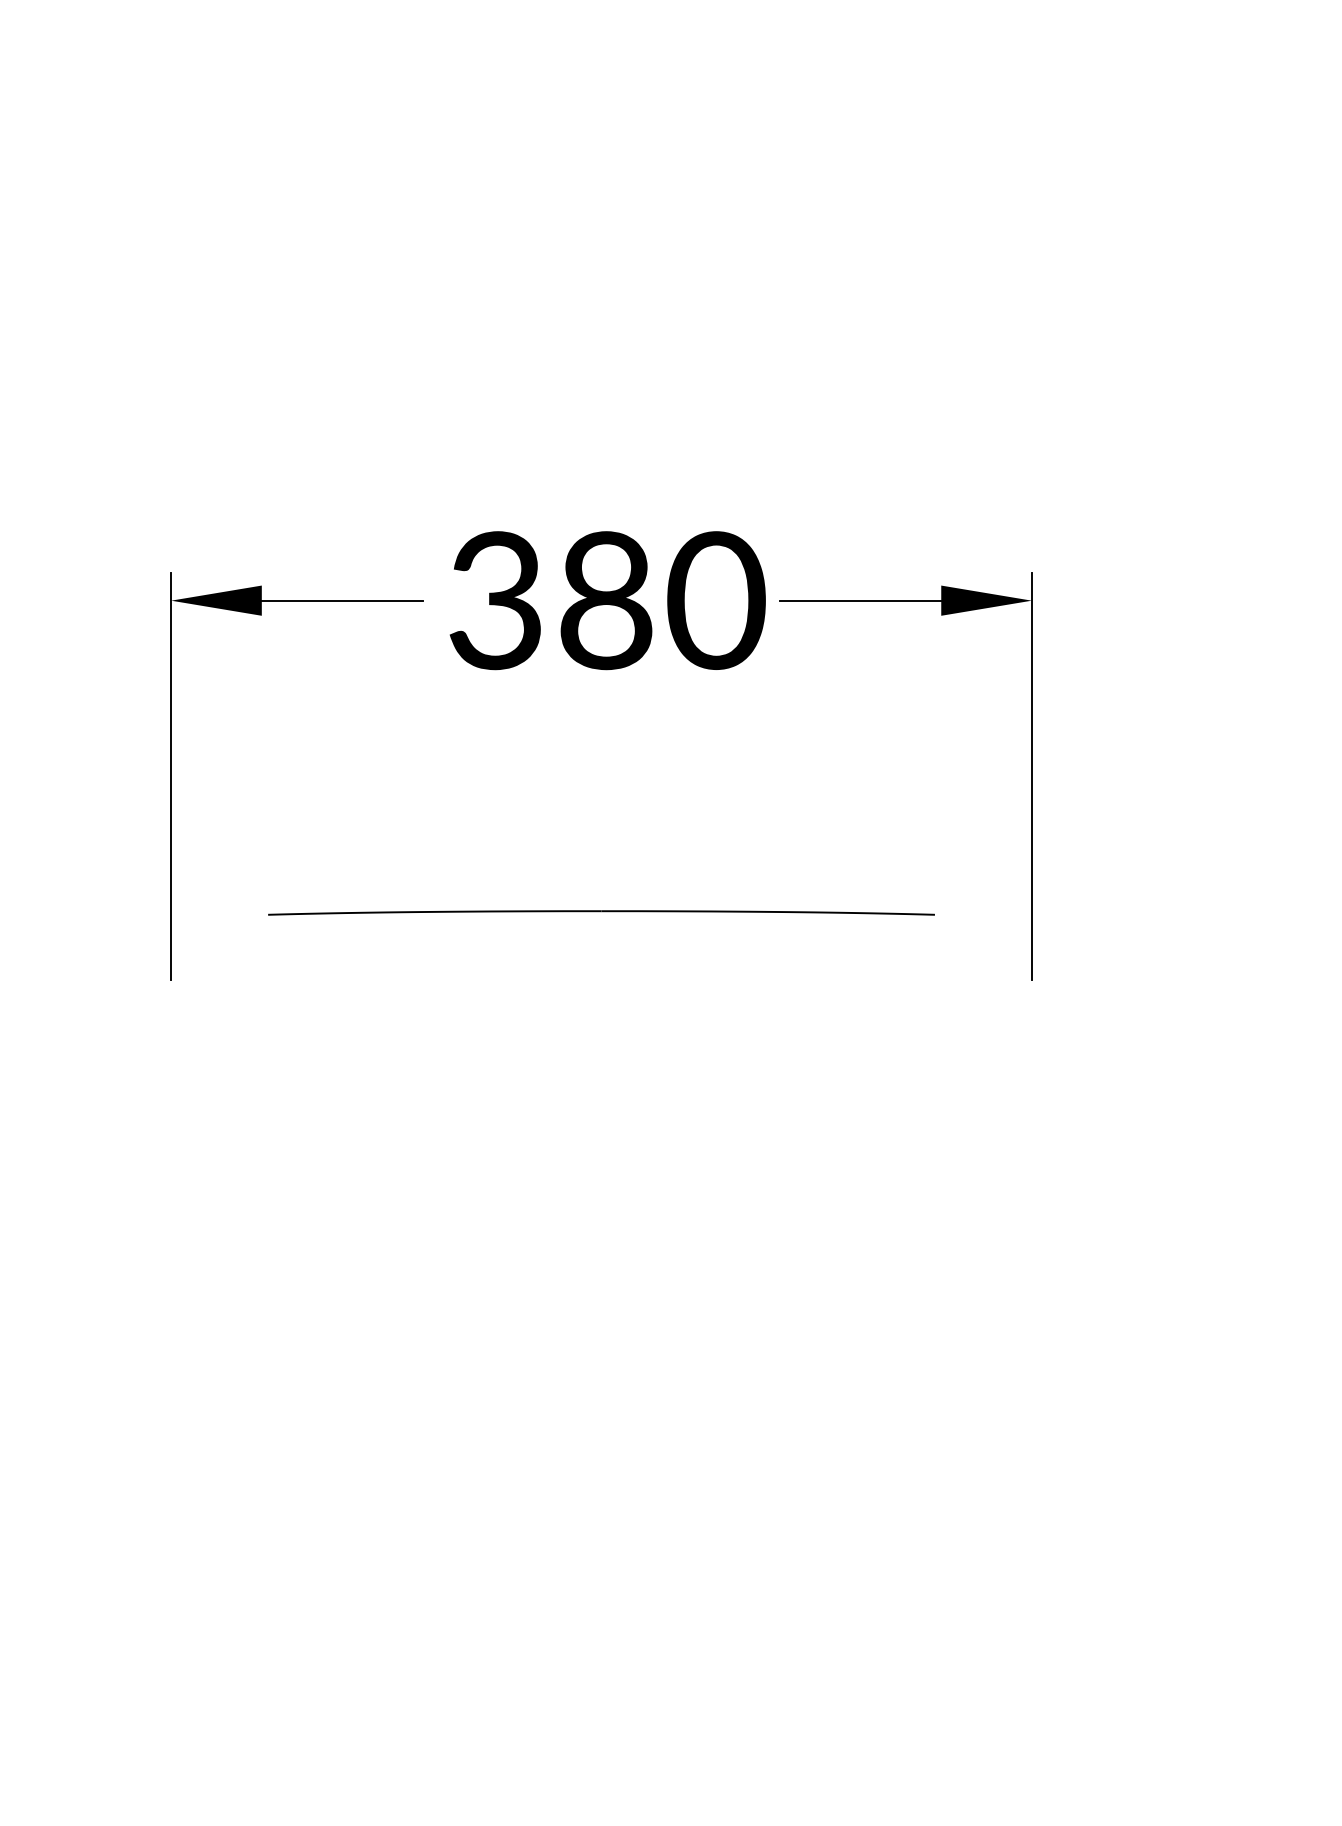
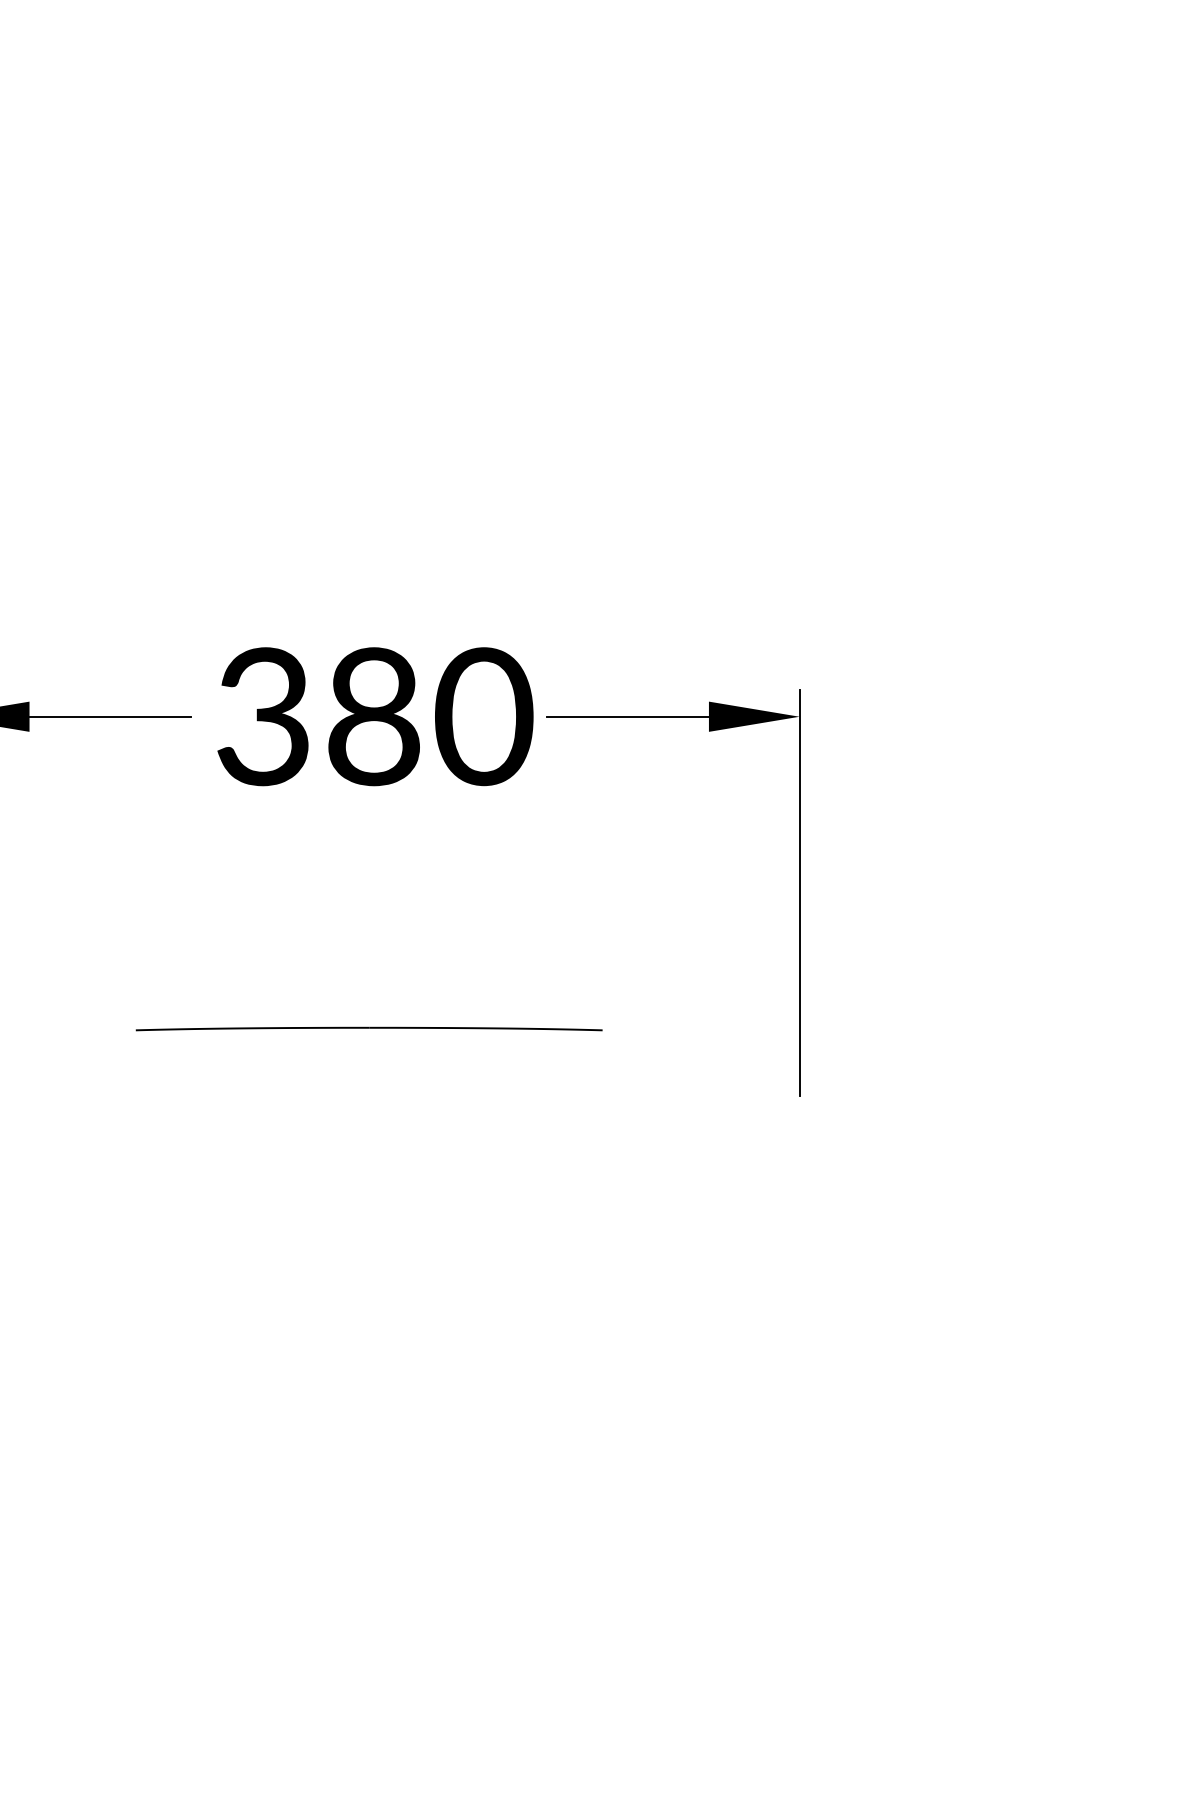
part: (601, 912) -> (369, 1028), size x0.7

